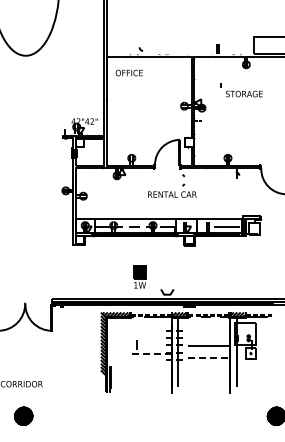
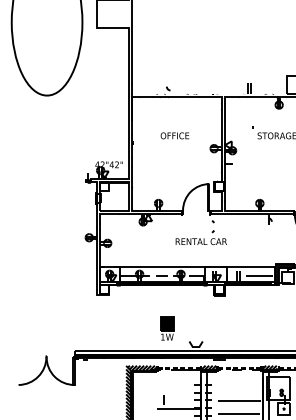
text: (128, 72) -> (174, 135), moved
line: (151, 353) -> (179, 408), dashed -> solid
line: (207, 358) -> (238, 414), dashed -> solid

